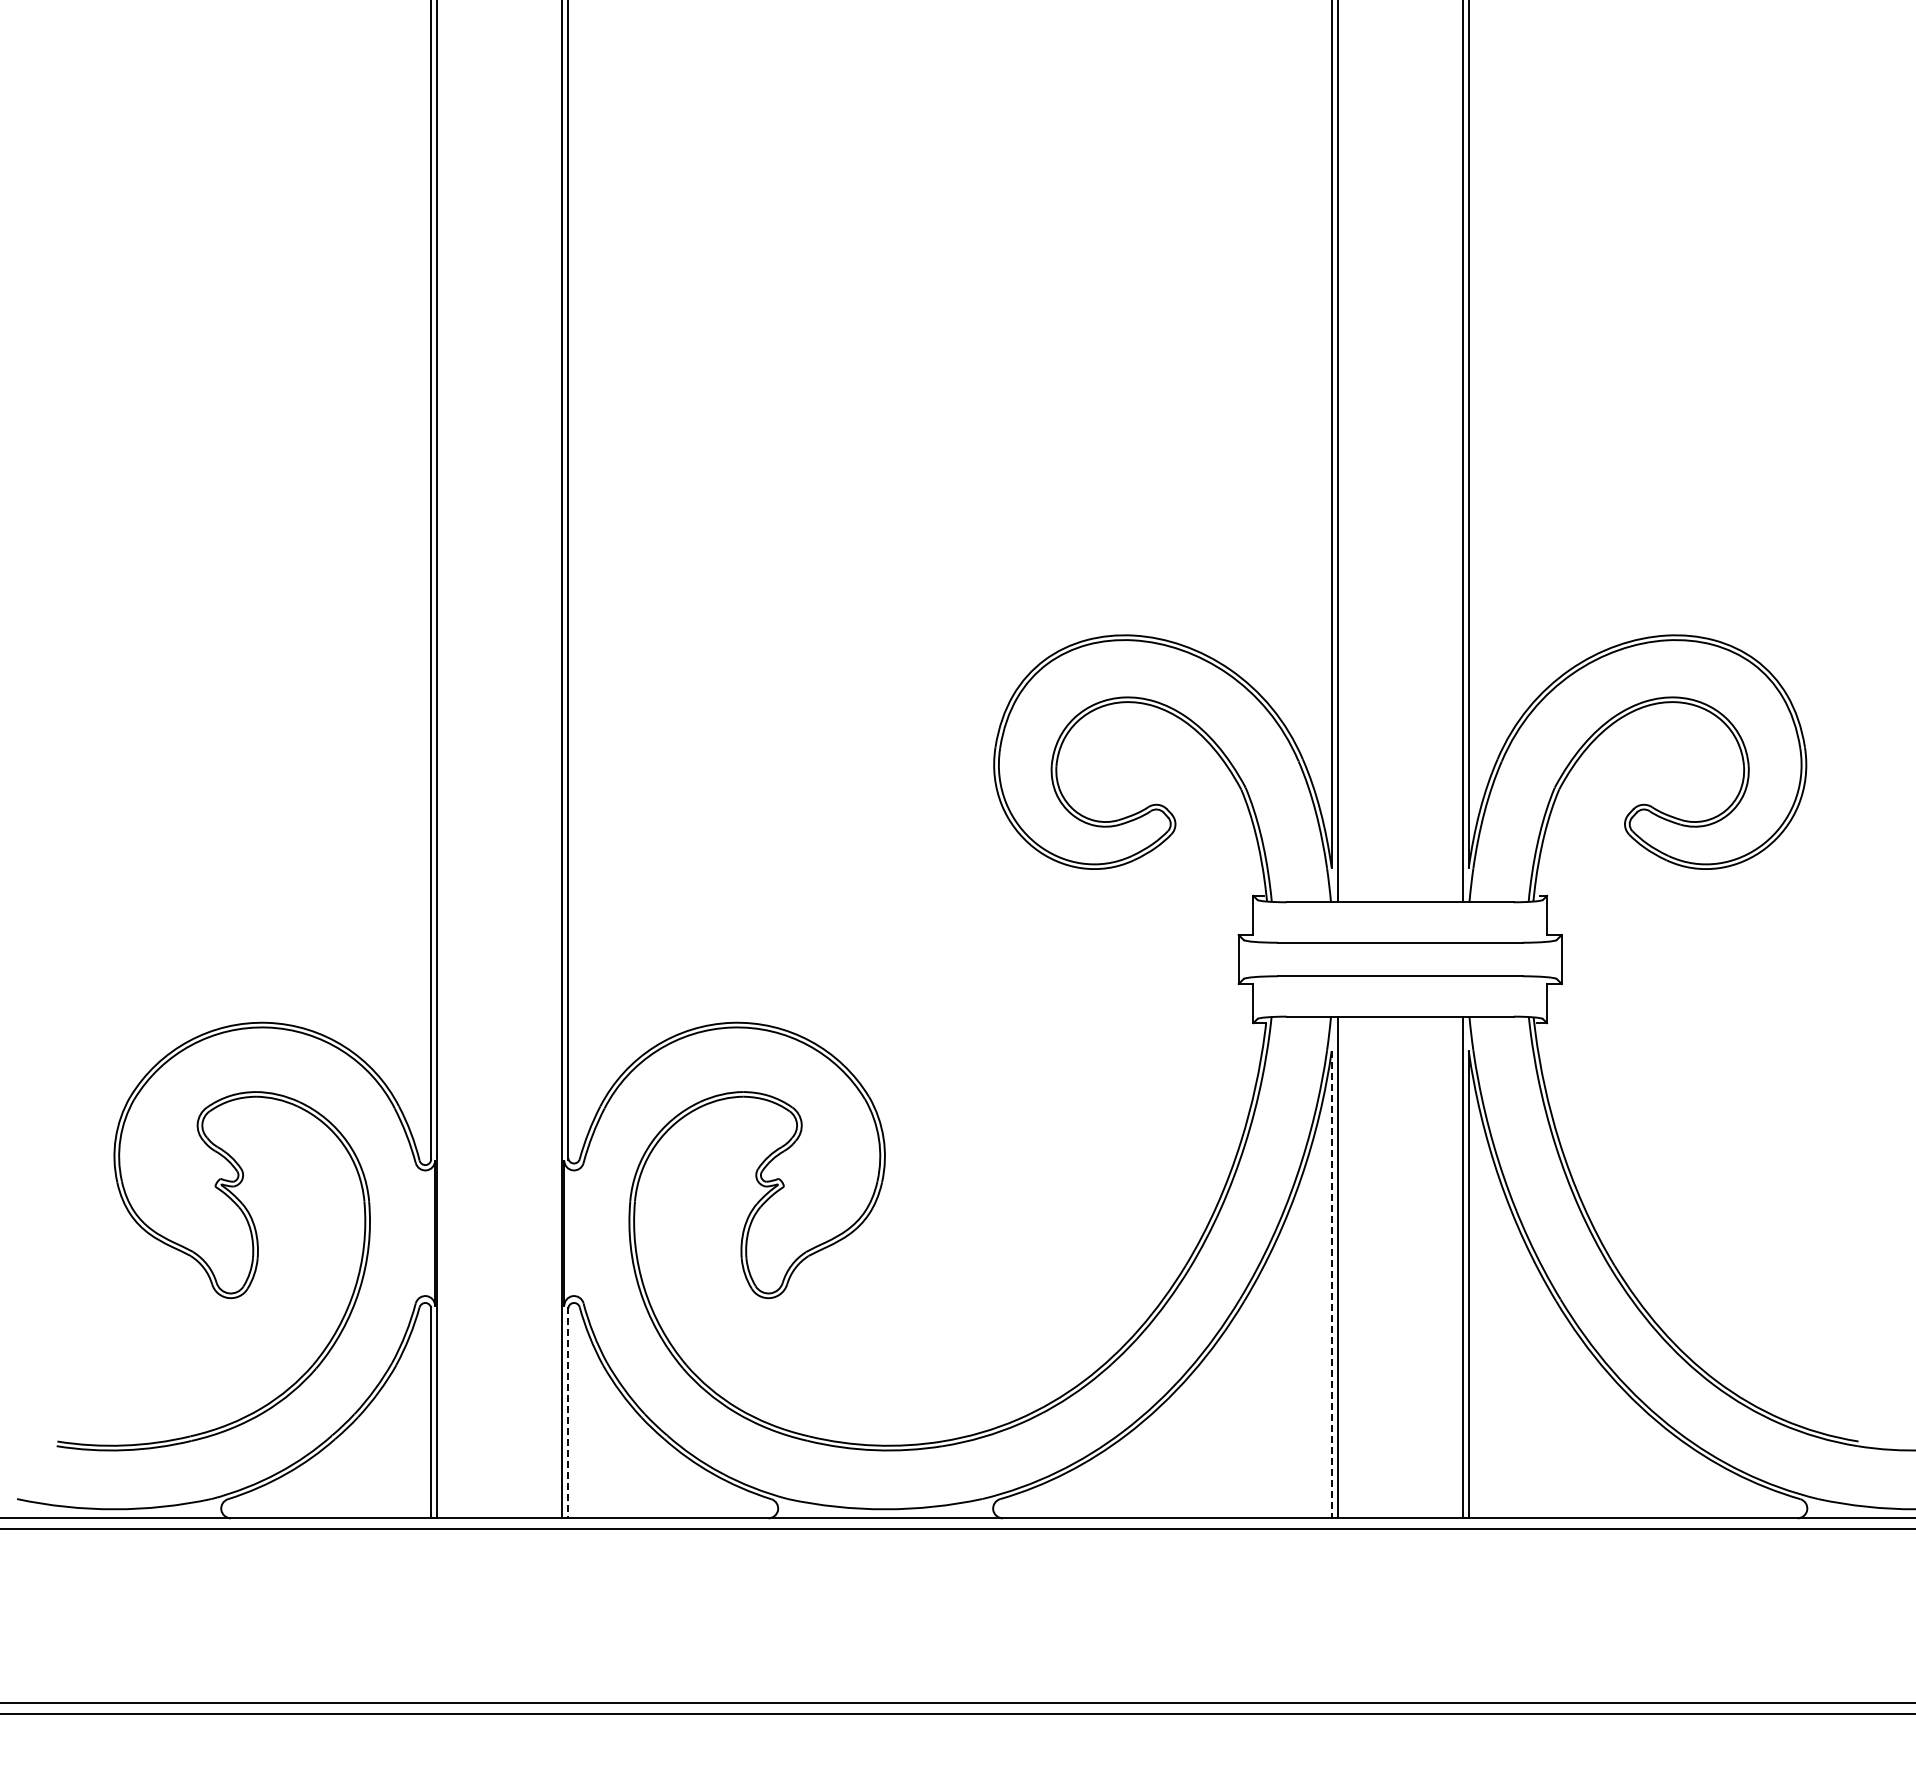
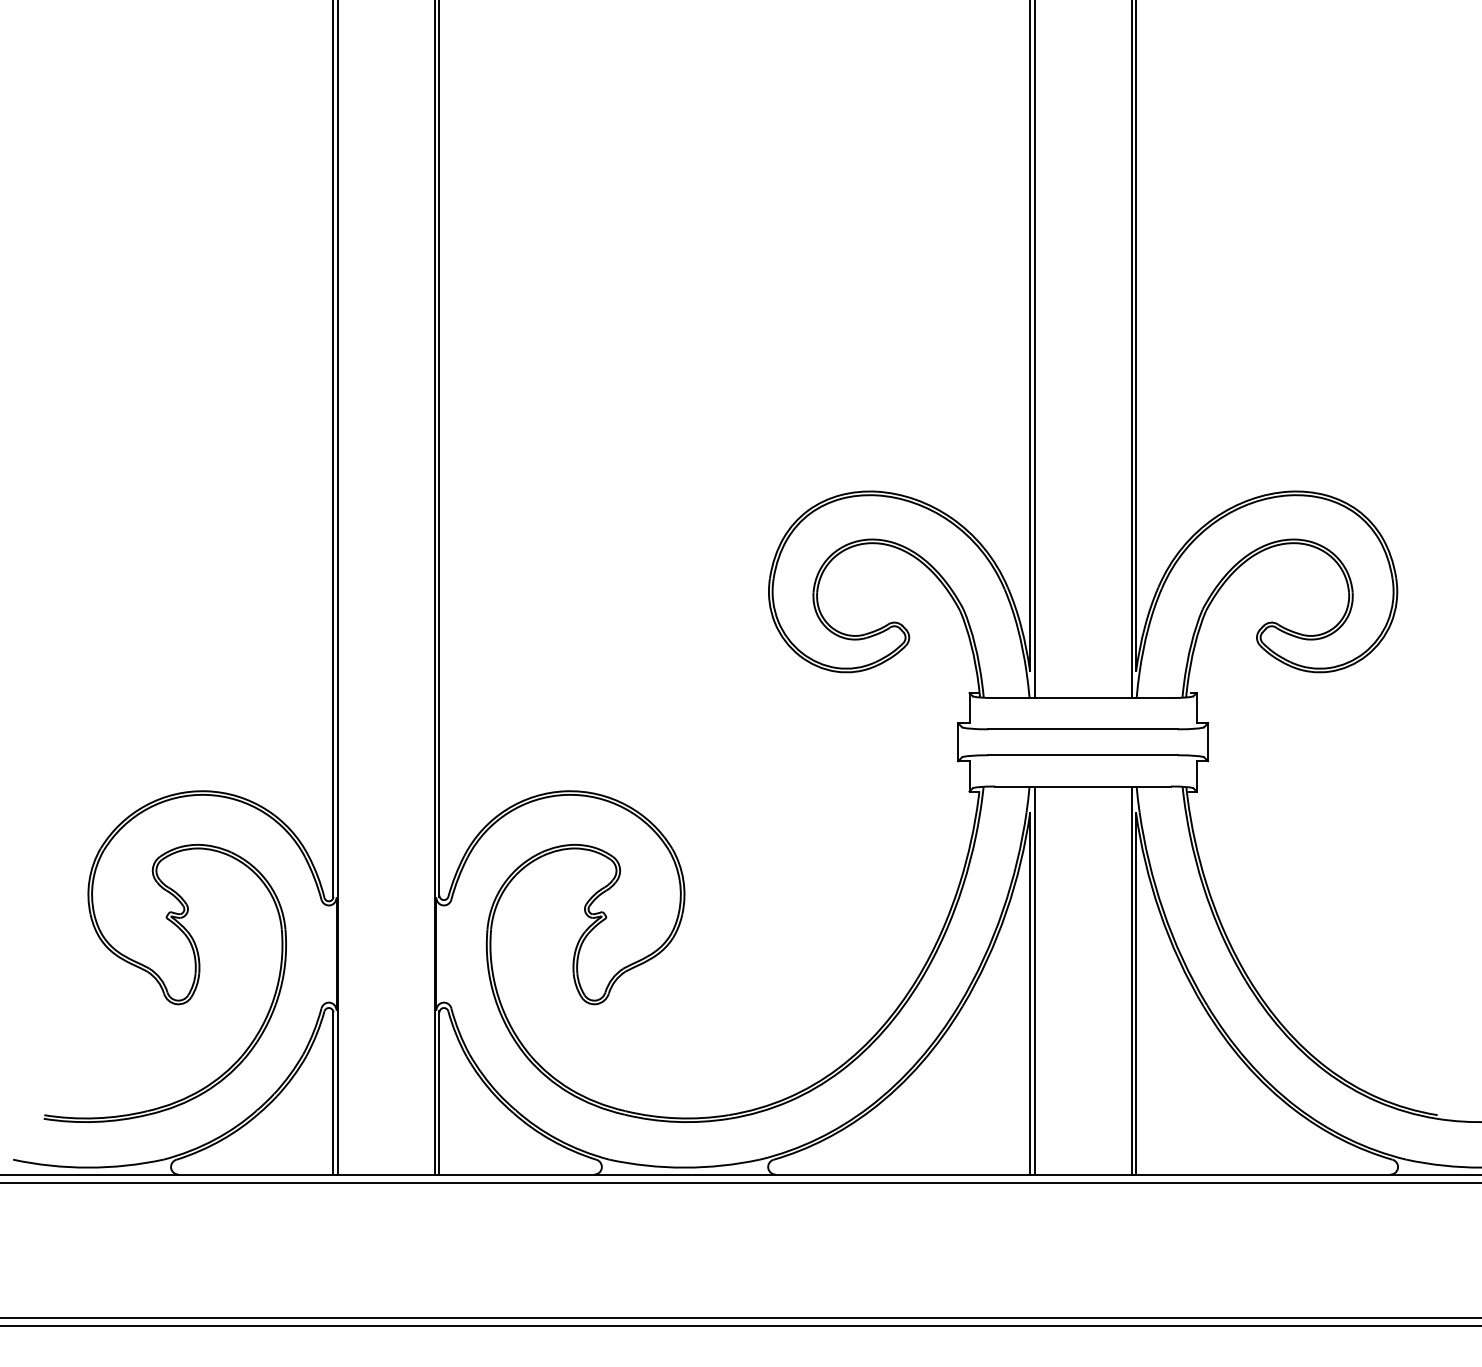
line: (1331, 1284) -> (1029, 993), dashed -> solid
line: (568, 1412) -> (439, 1092), dashed -> solid

